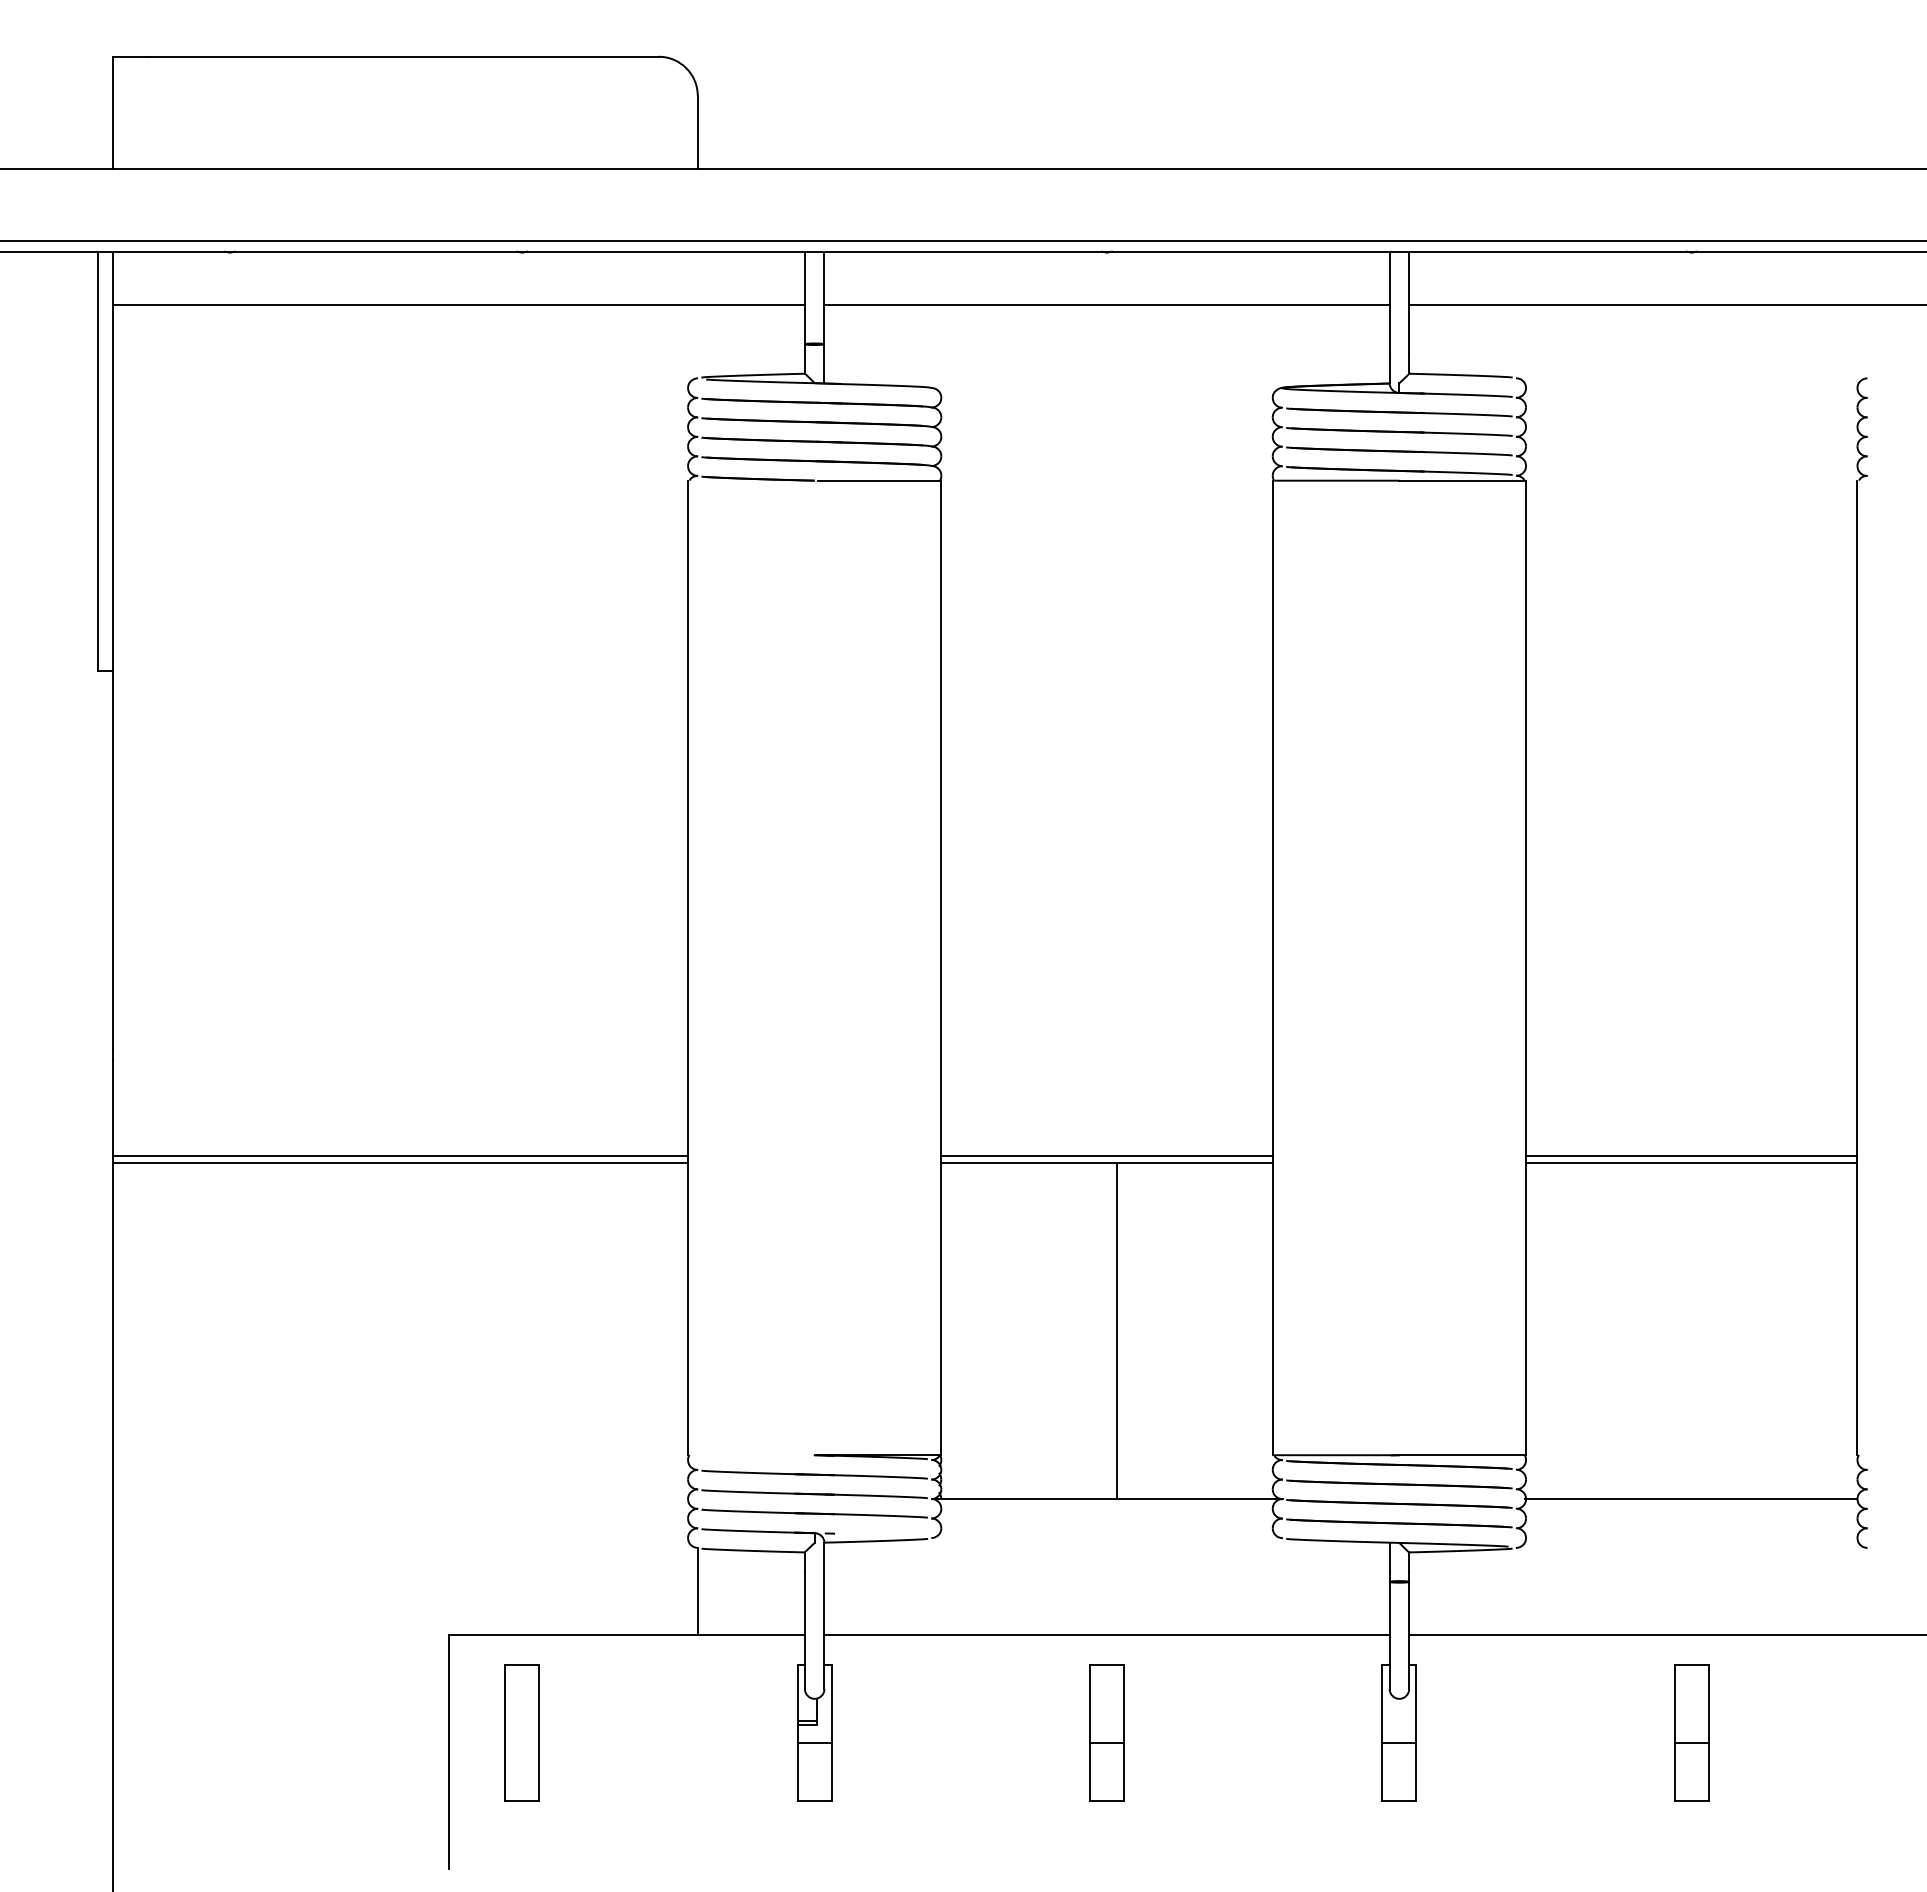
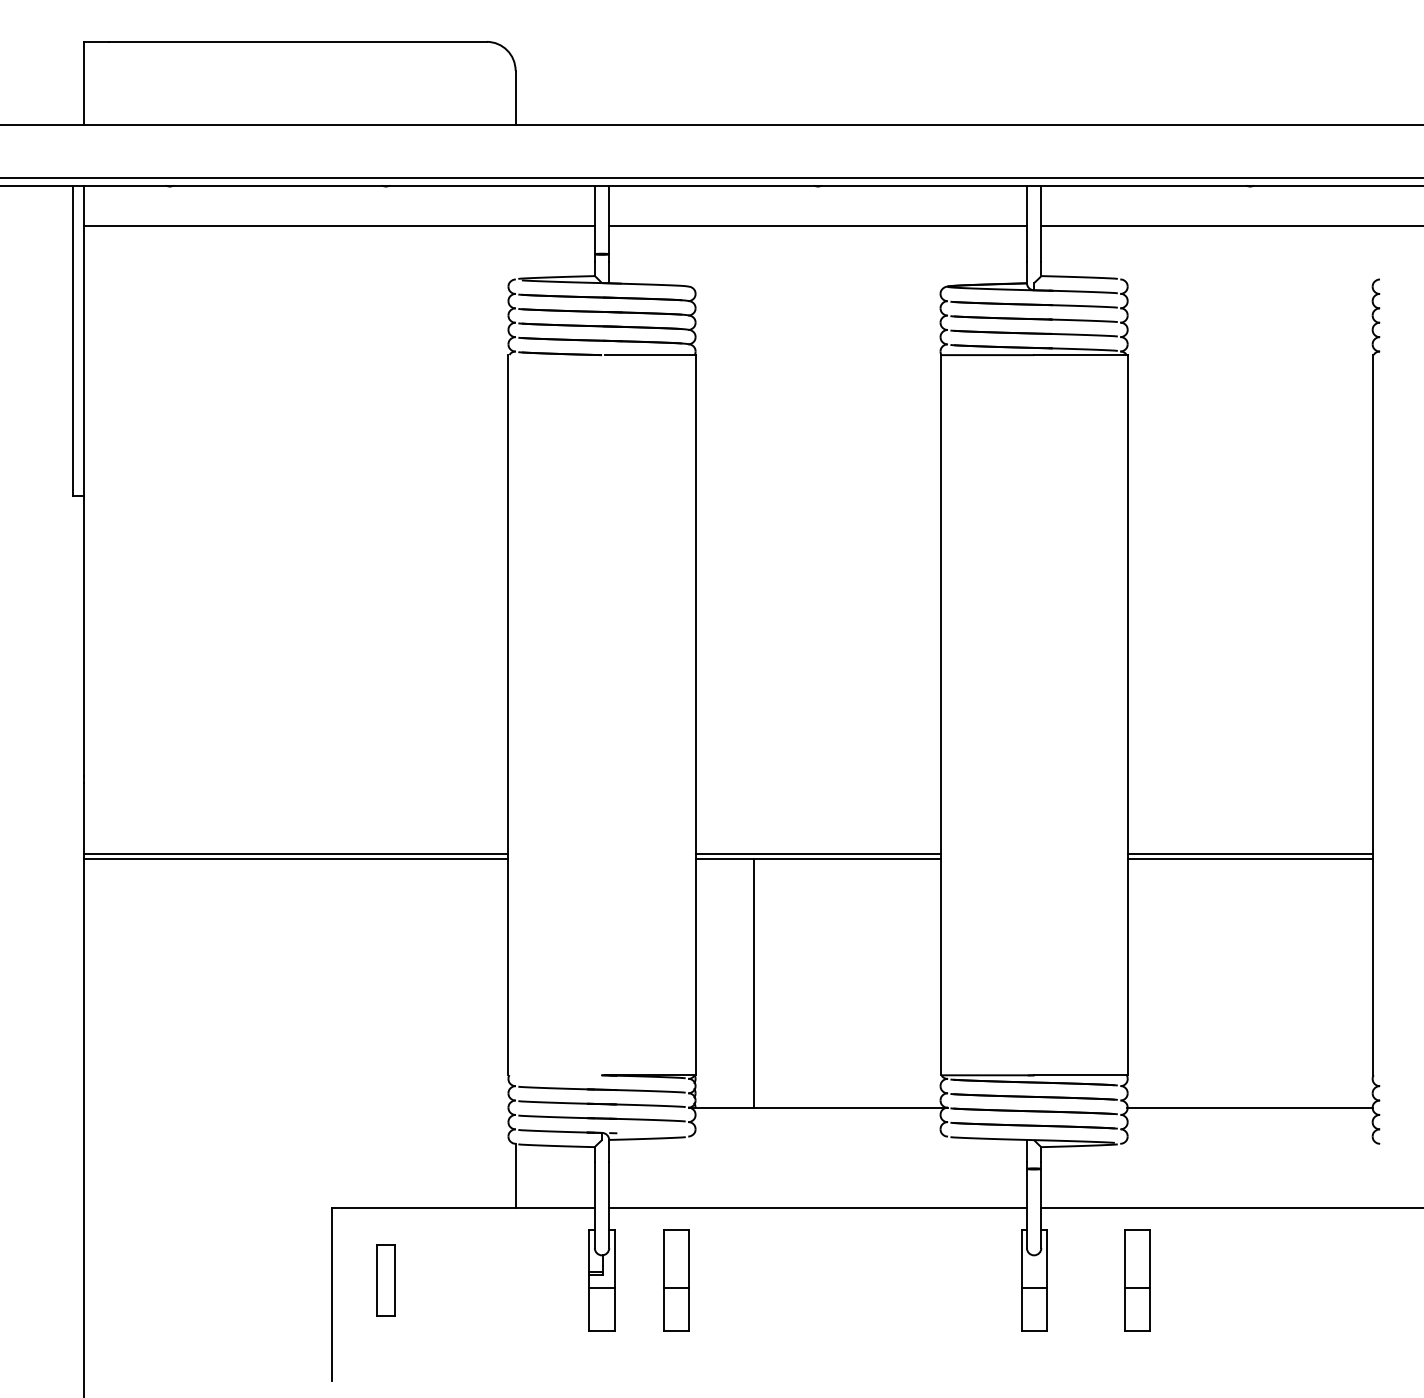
line: (1116, 1330) -> (753, 983), moved
part: (521, 1732) -> (385, 1280), size x0.7
part: (1106, 1732) -> (675, 1280), moved
part: (1691, 1732) -> (1136, 1280), moved

